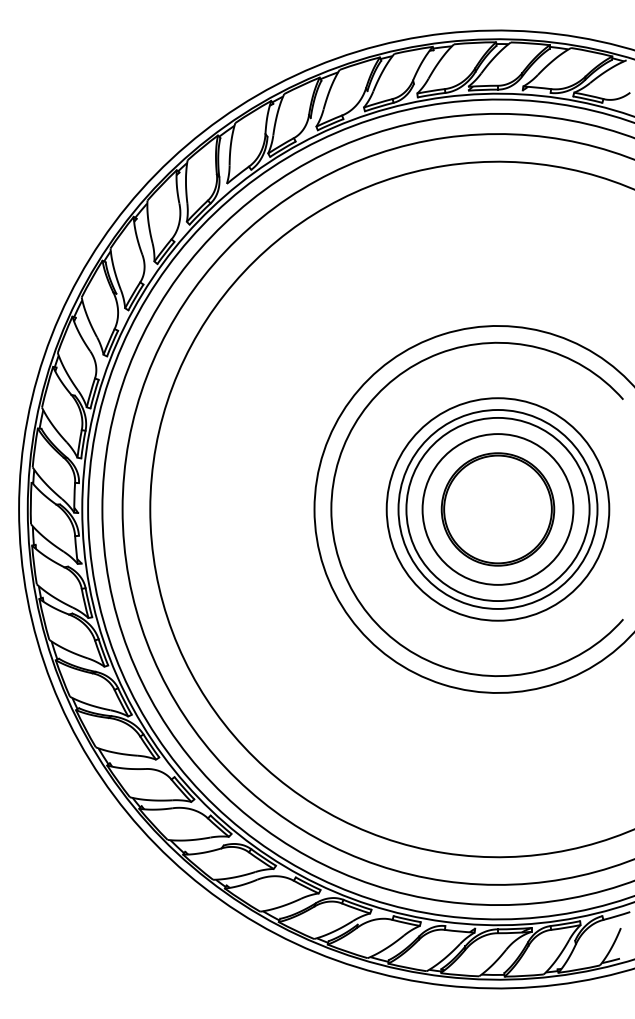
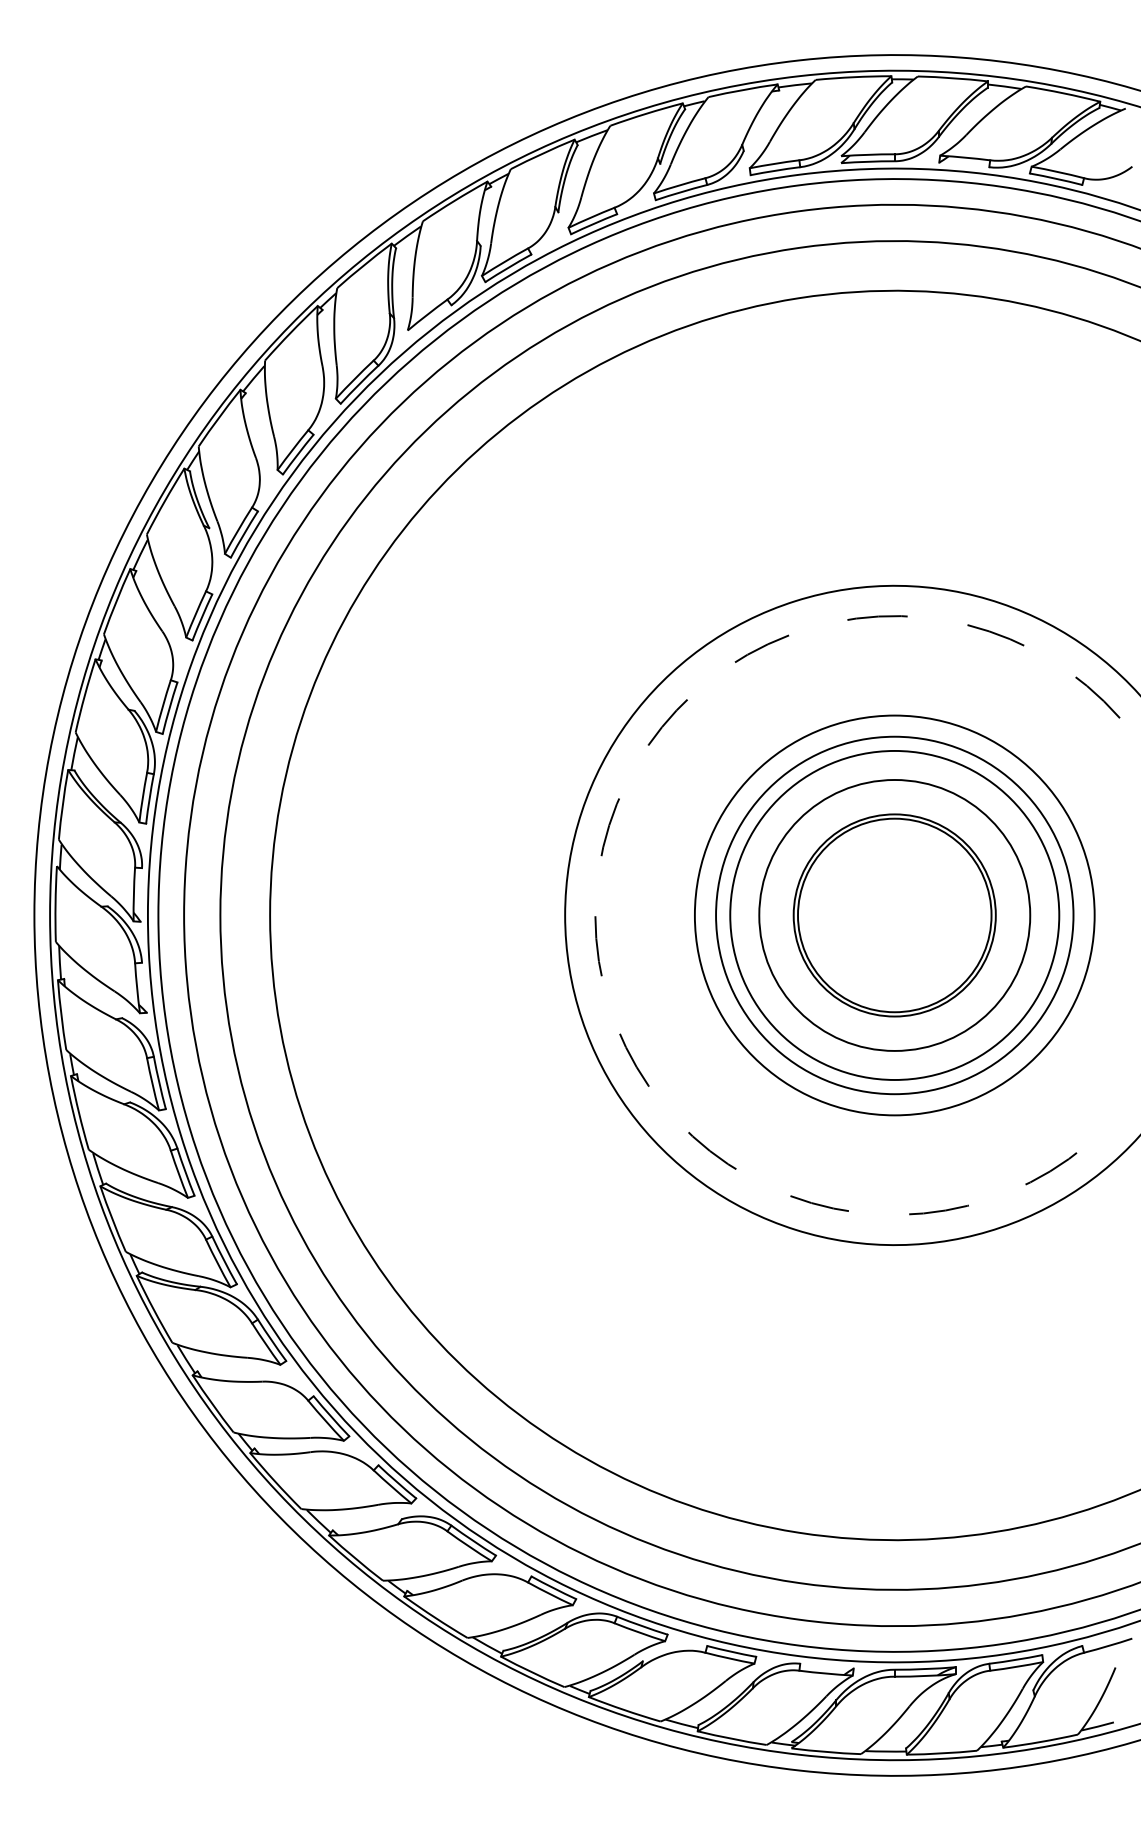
arc: (331, 509) -> (595, 915), solid -> dashed

